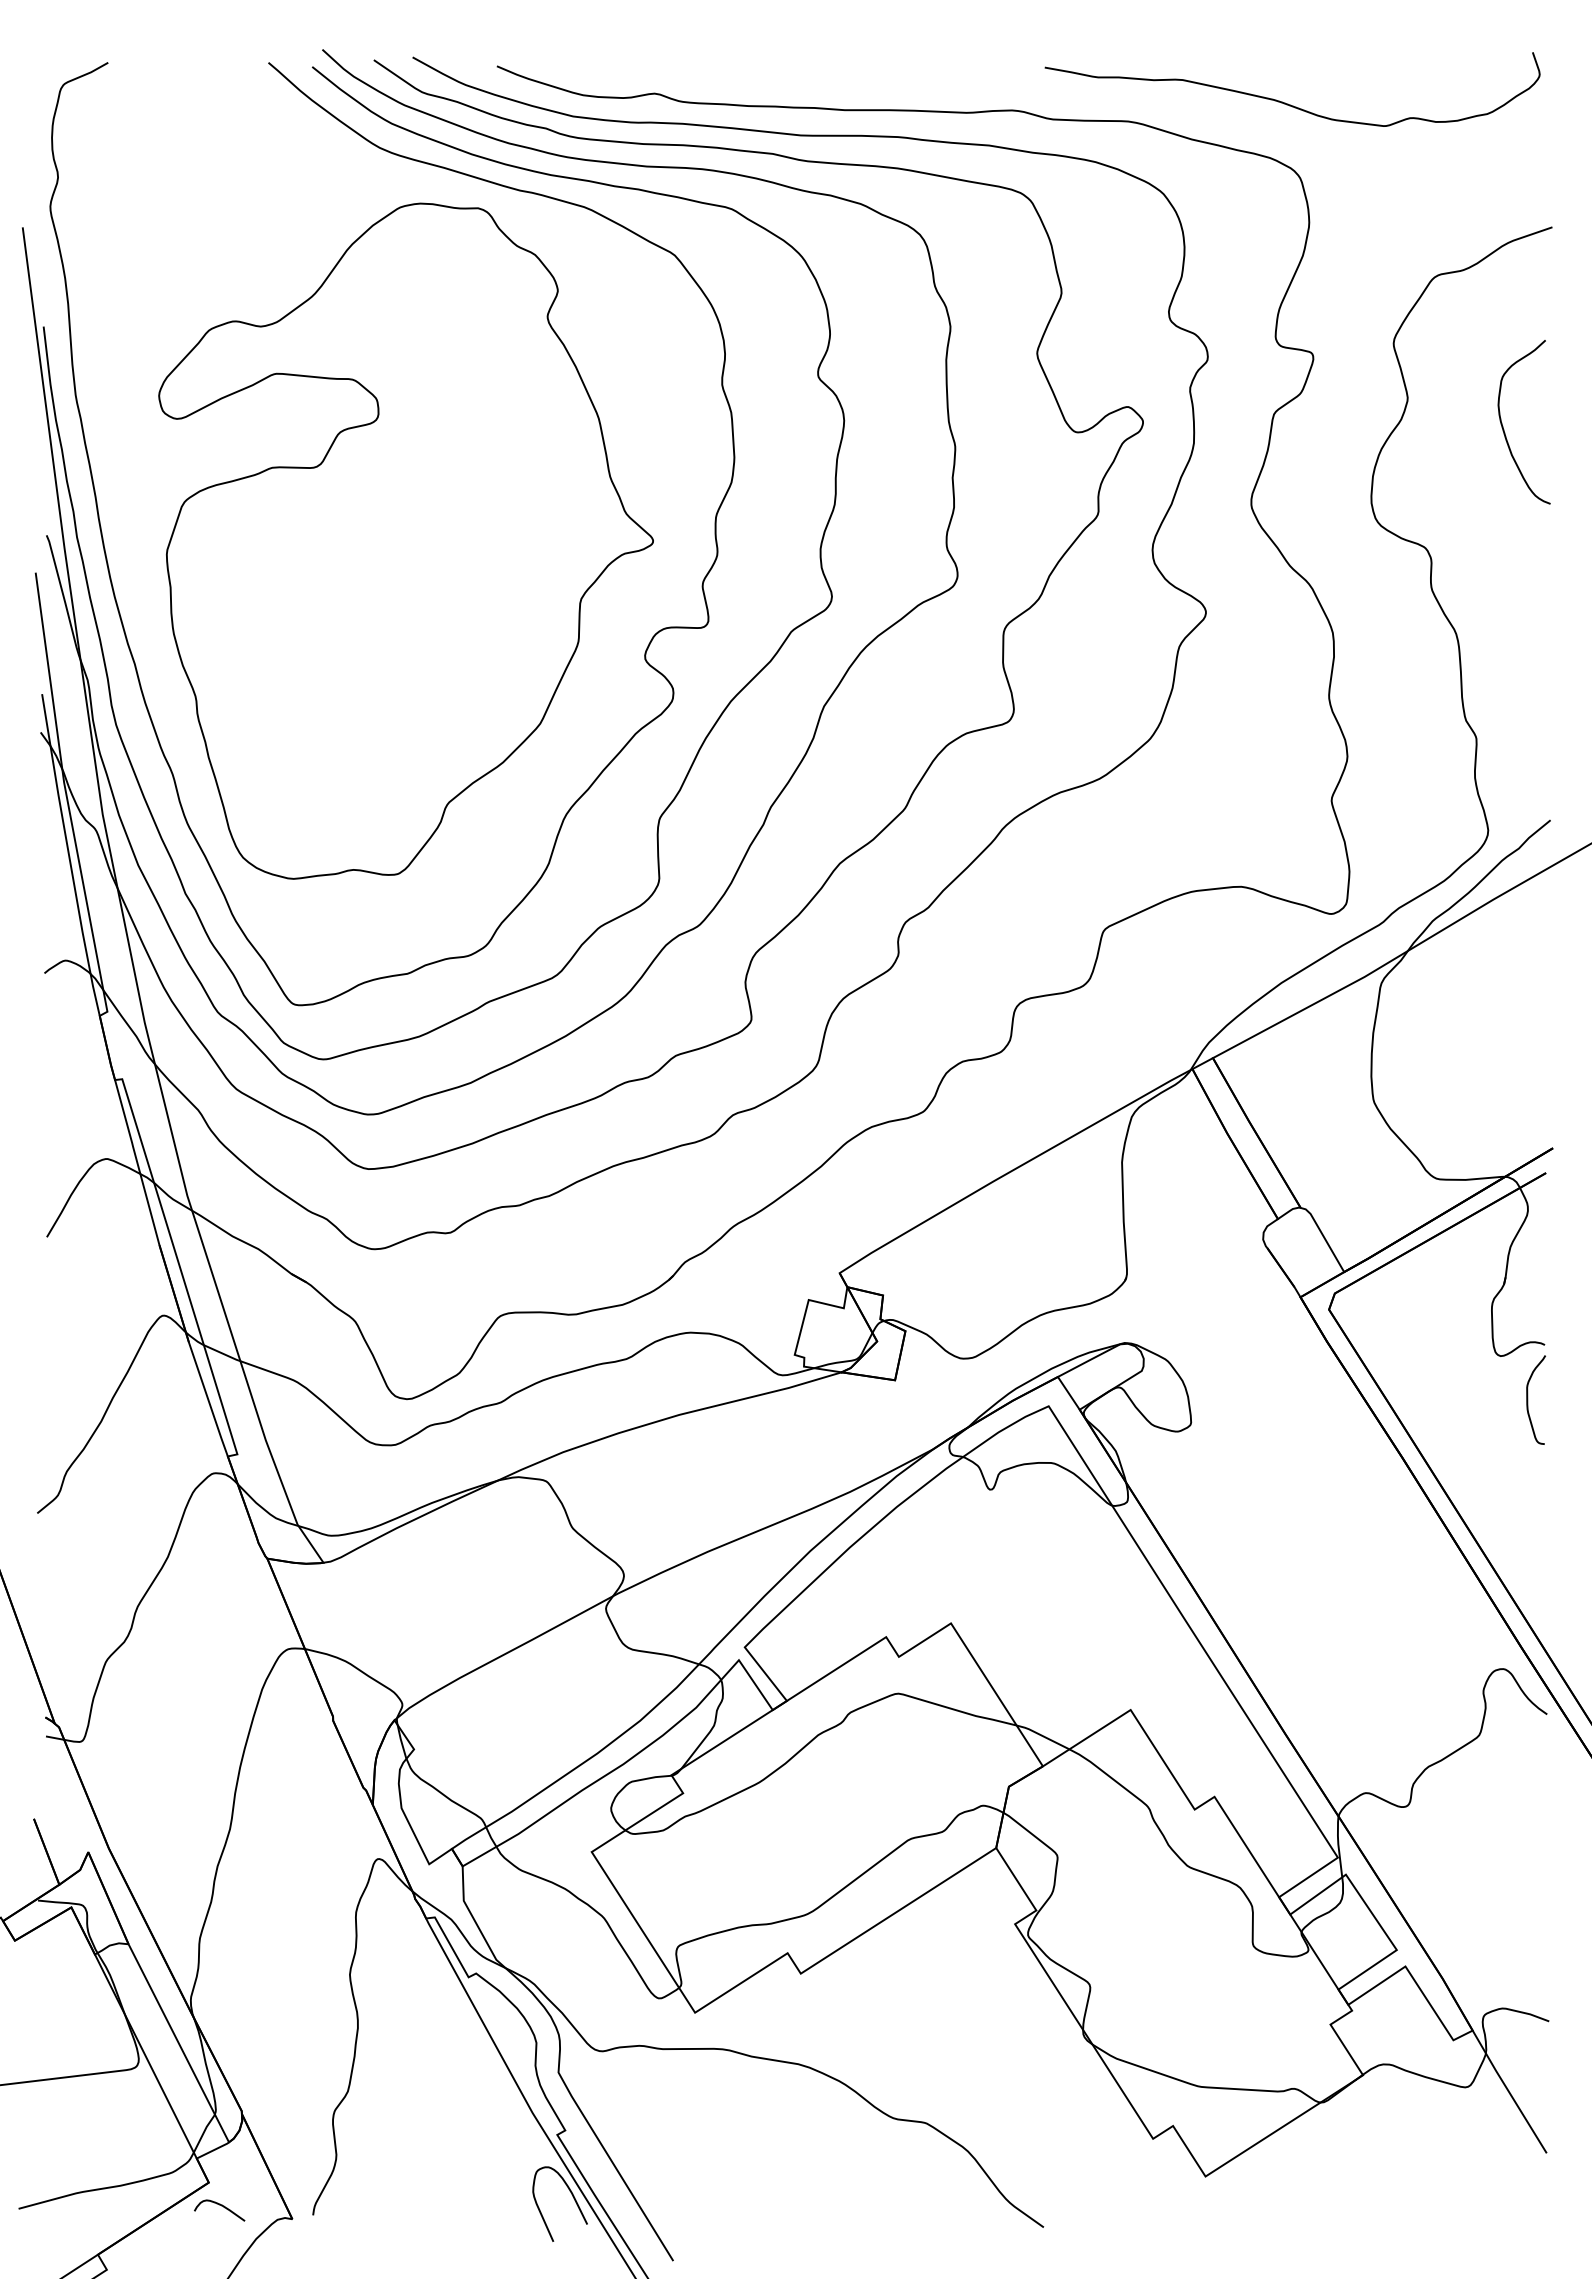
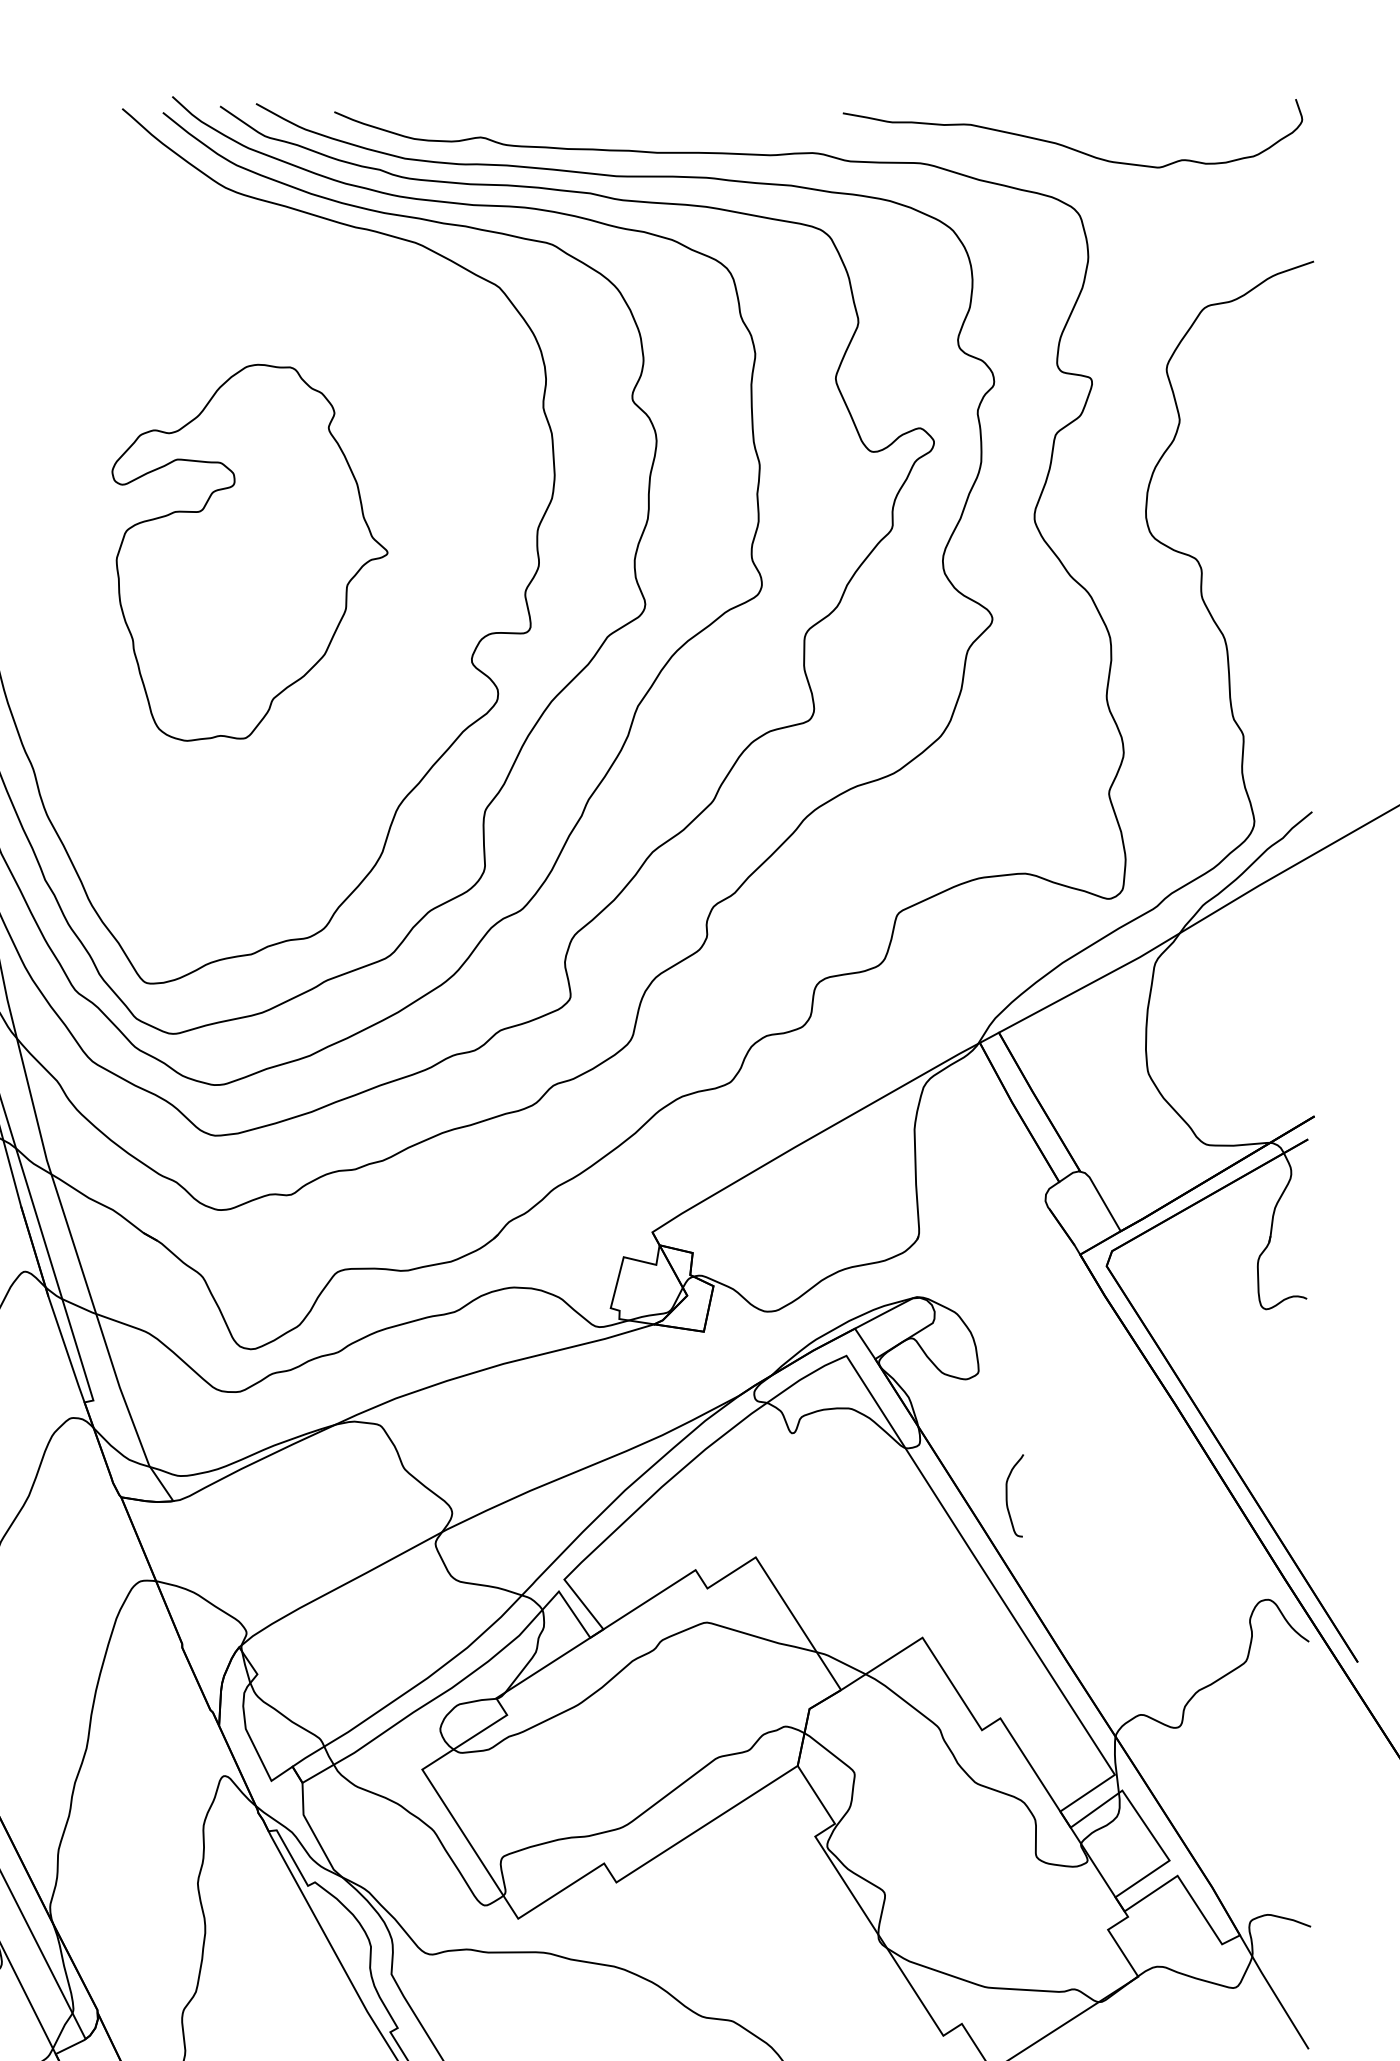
curve: (1504, 429) -> (1269, 449), removed
part: (405, 540) -> (249, 552), size x0.6
curve: (1528, 1399) -> (1007, 1495), moved

